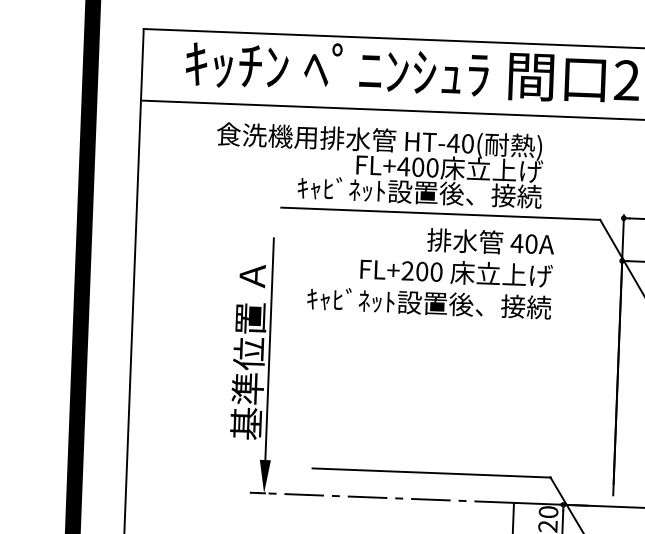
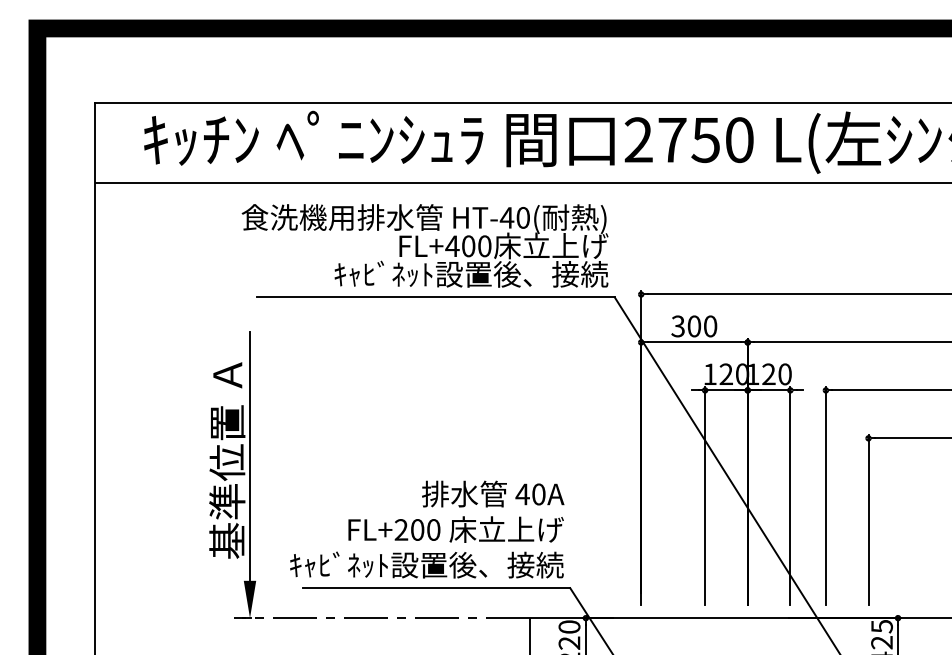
text: (378, 165) -> (424, 245), moved
text: (431, 271) -> (427, 529), moved

